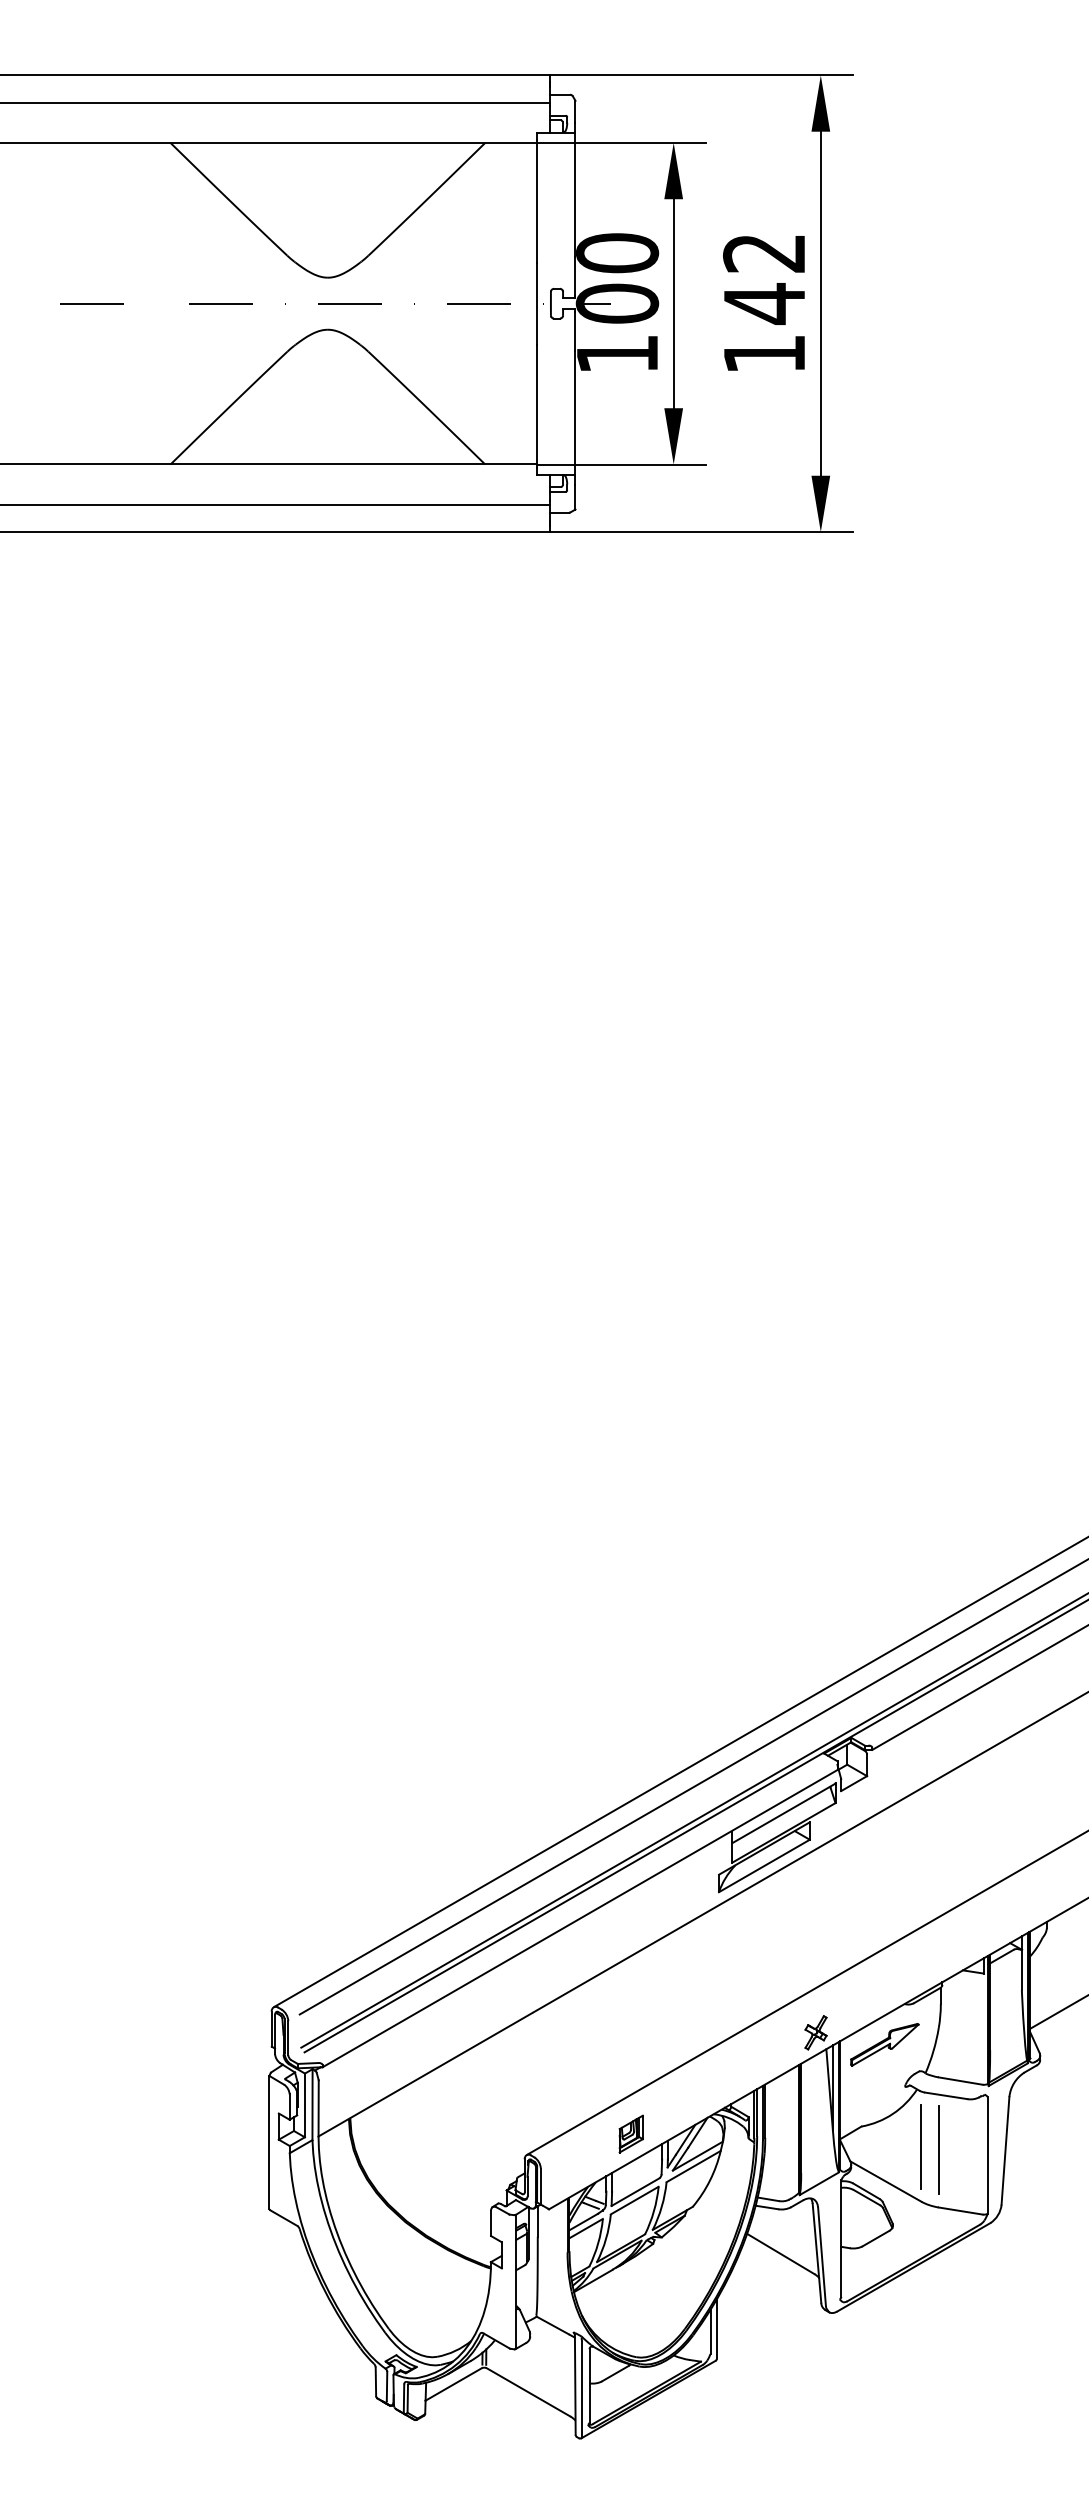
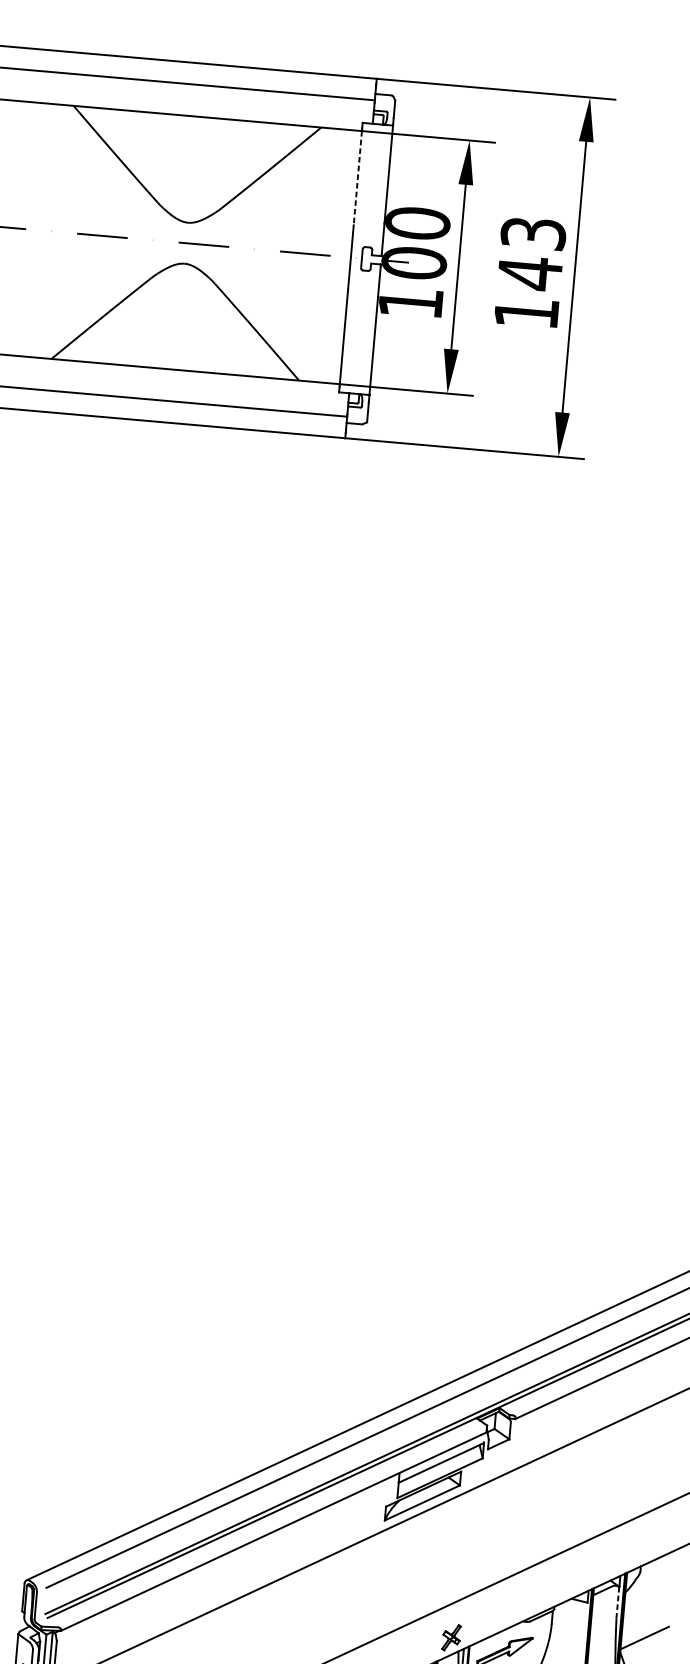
line: (536, 202) -> (357, 177), solid -> dashed
text: (764, 253) -> (533, 233), 142 -> 143
line: (1021, 1969) -> (617, 1602), solid -> dashed

